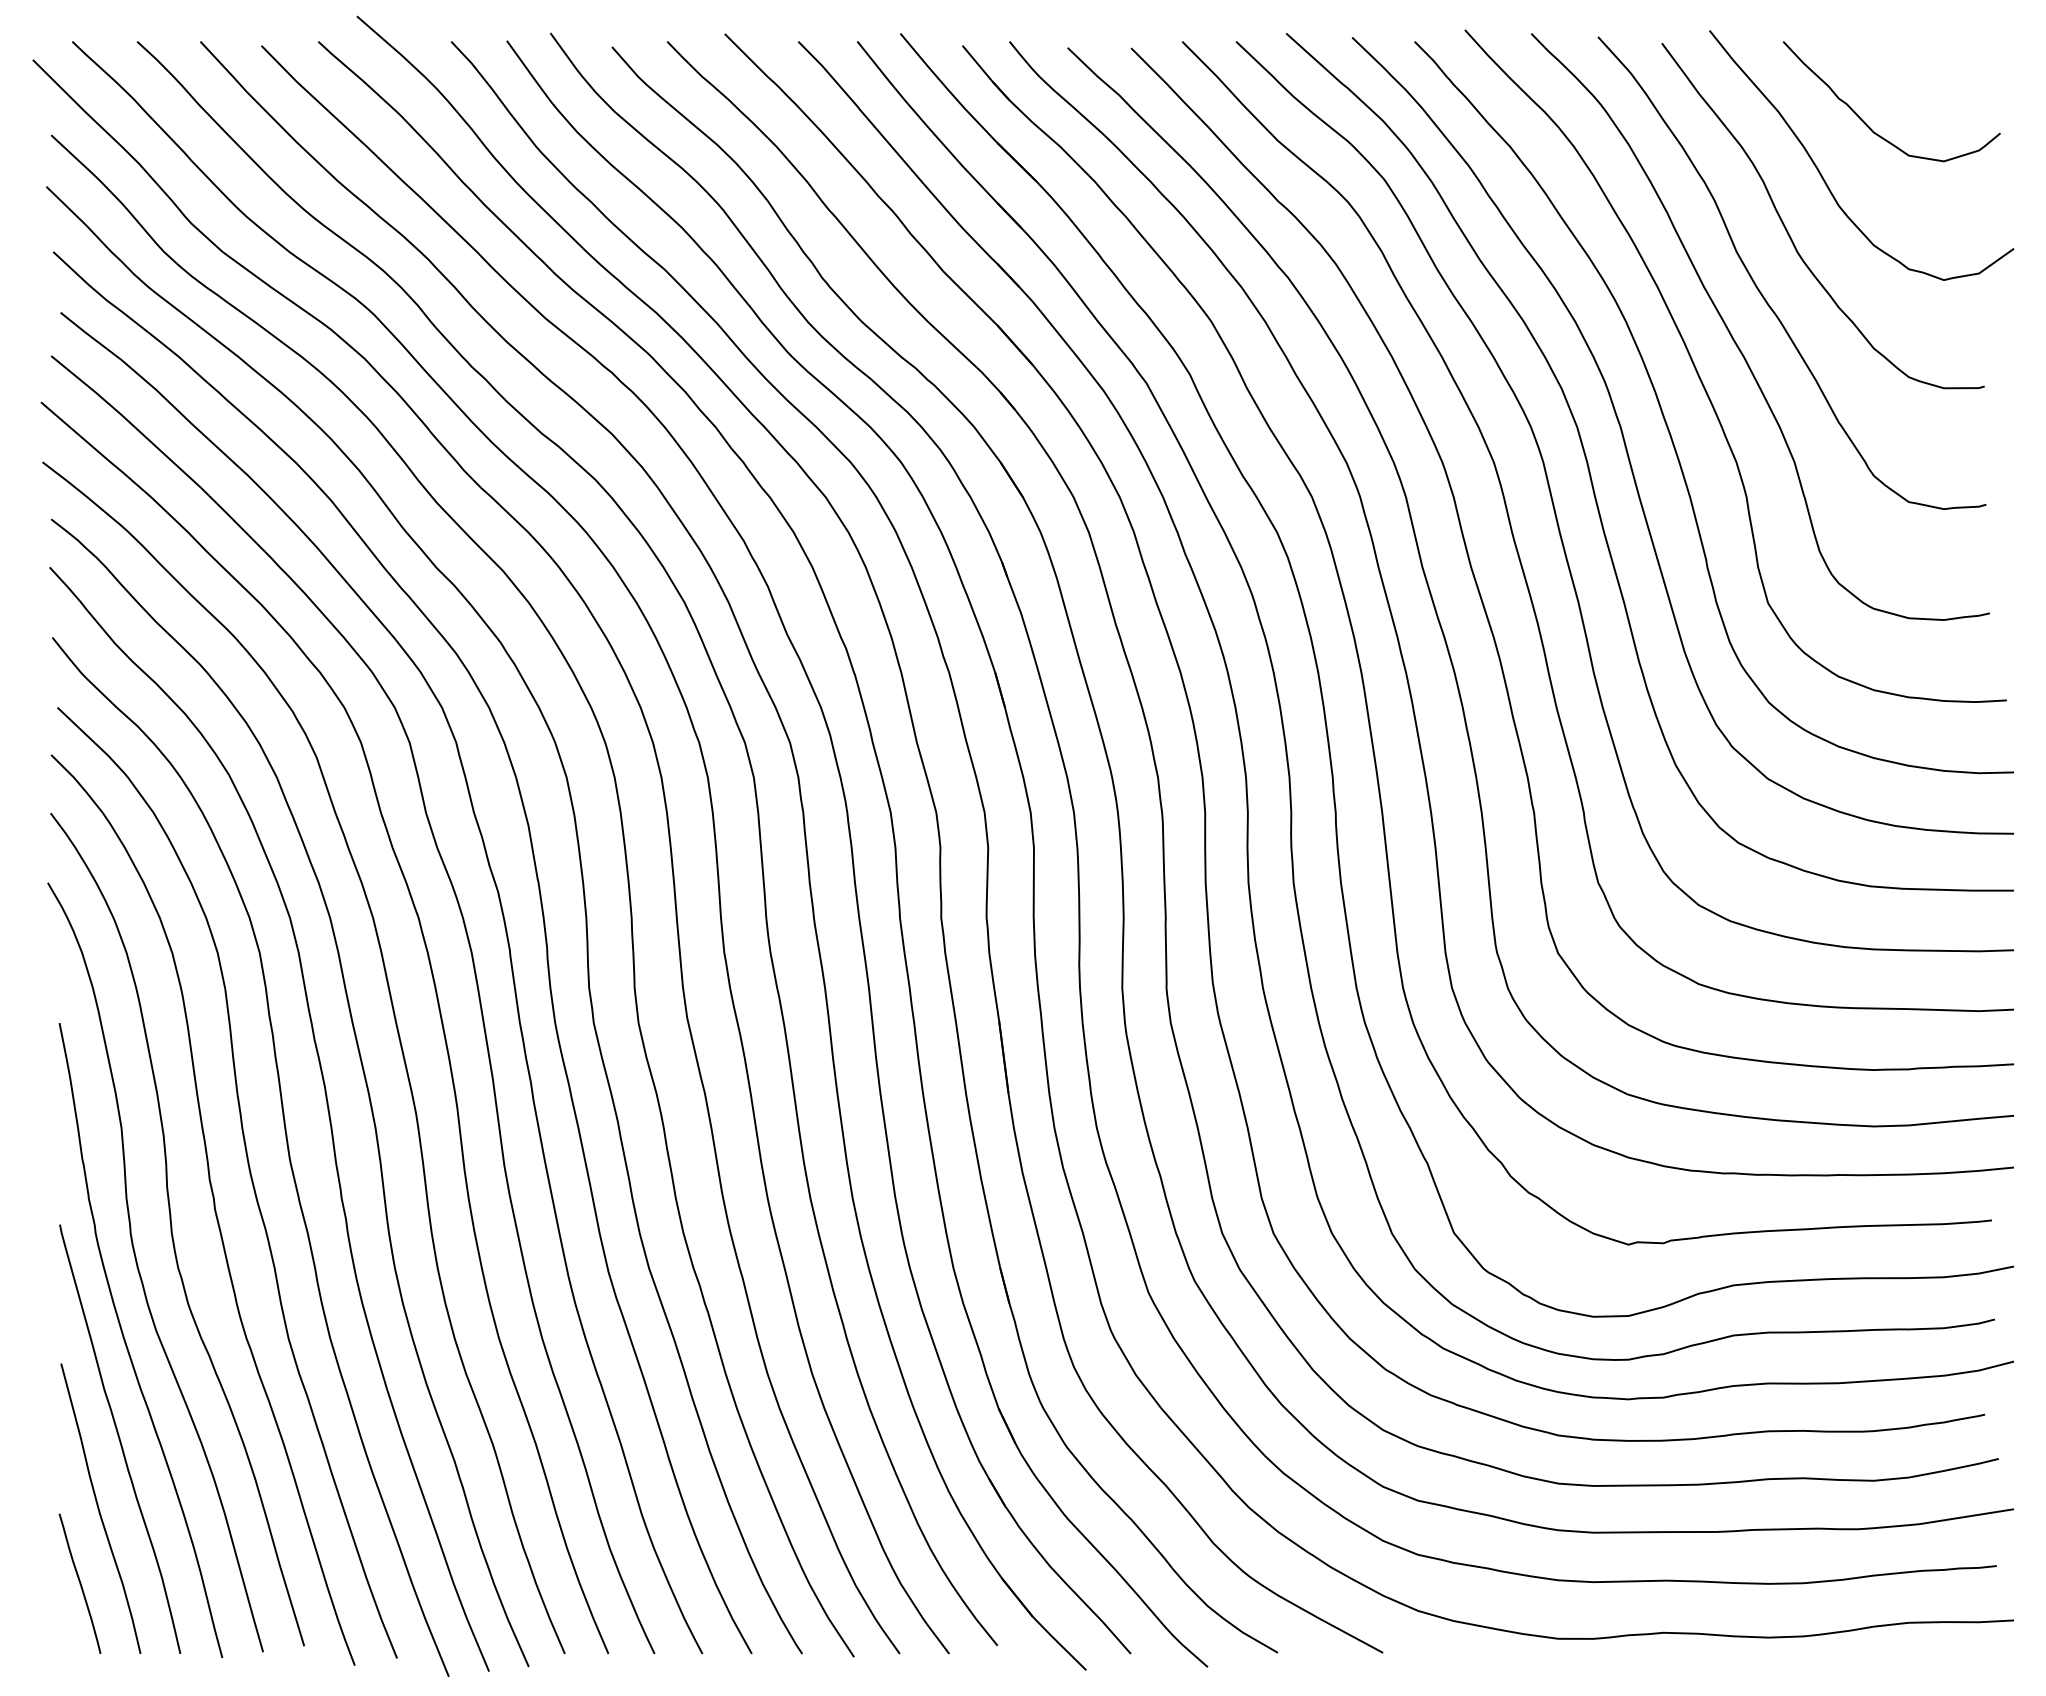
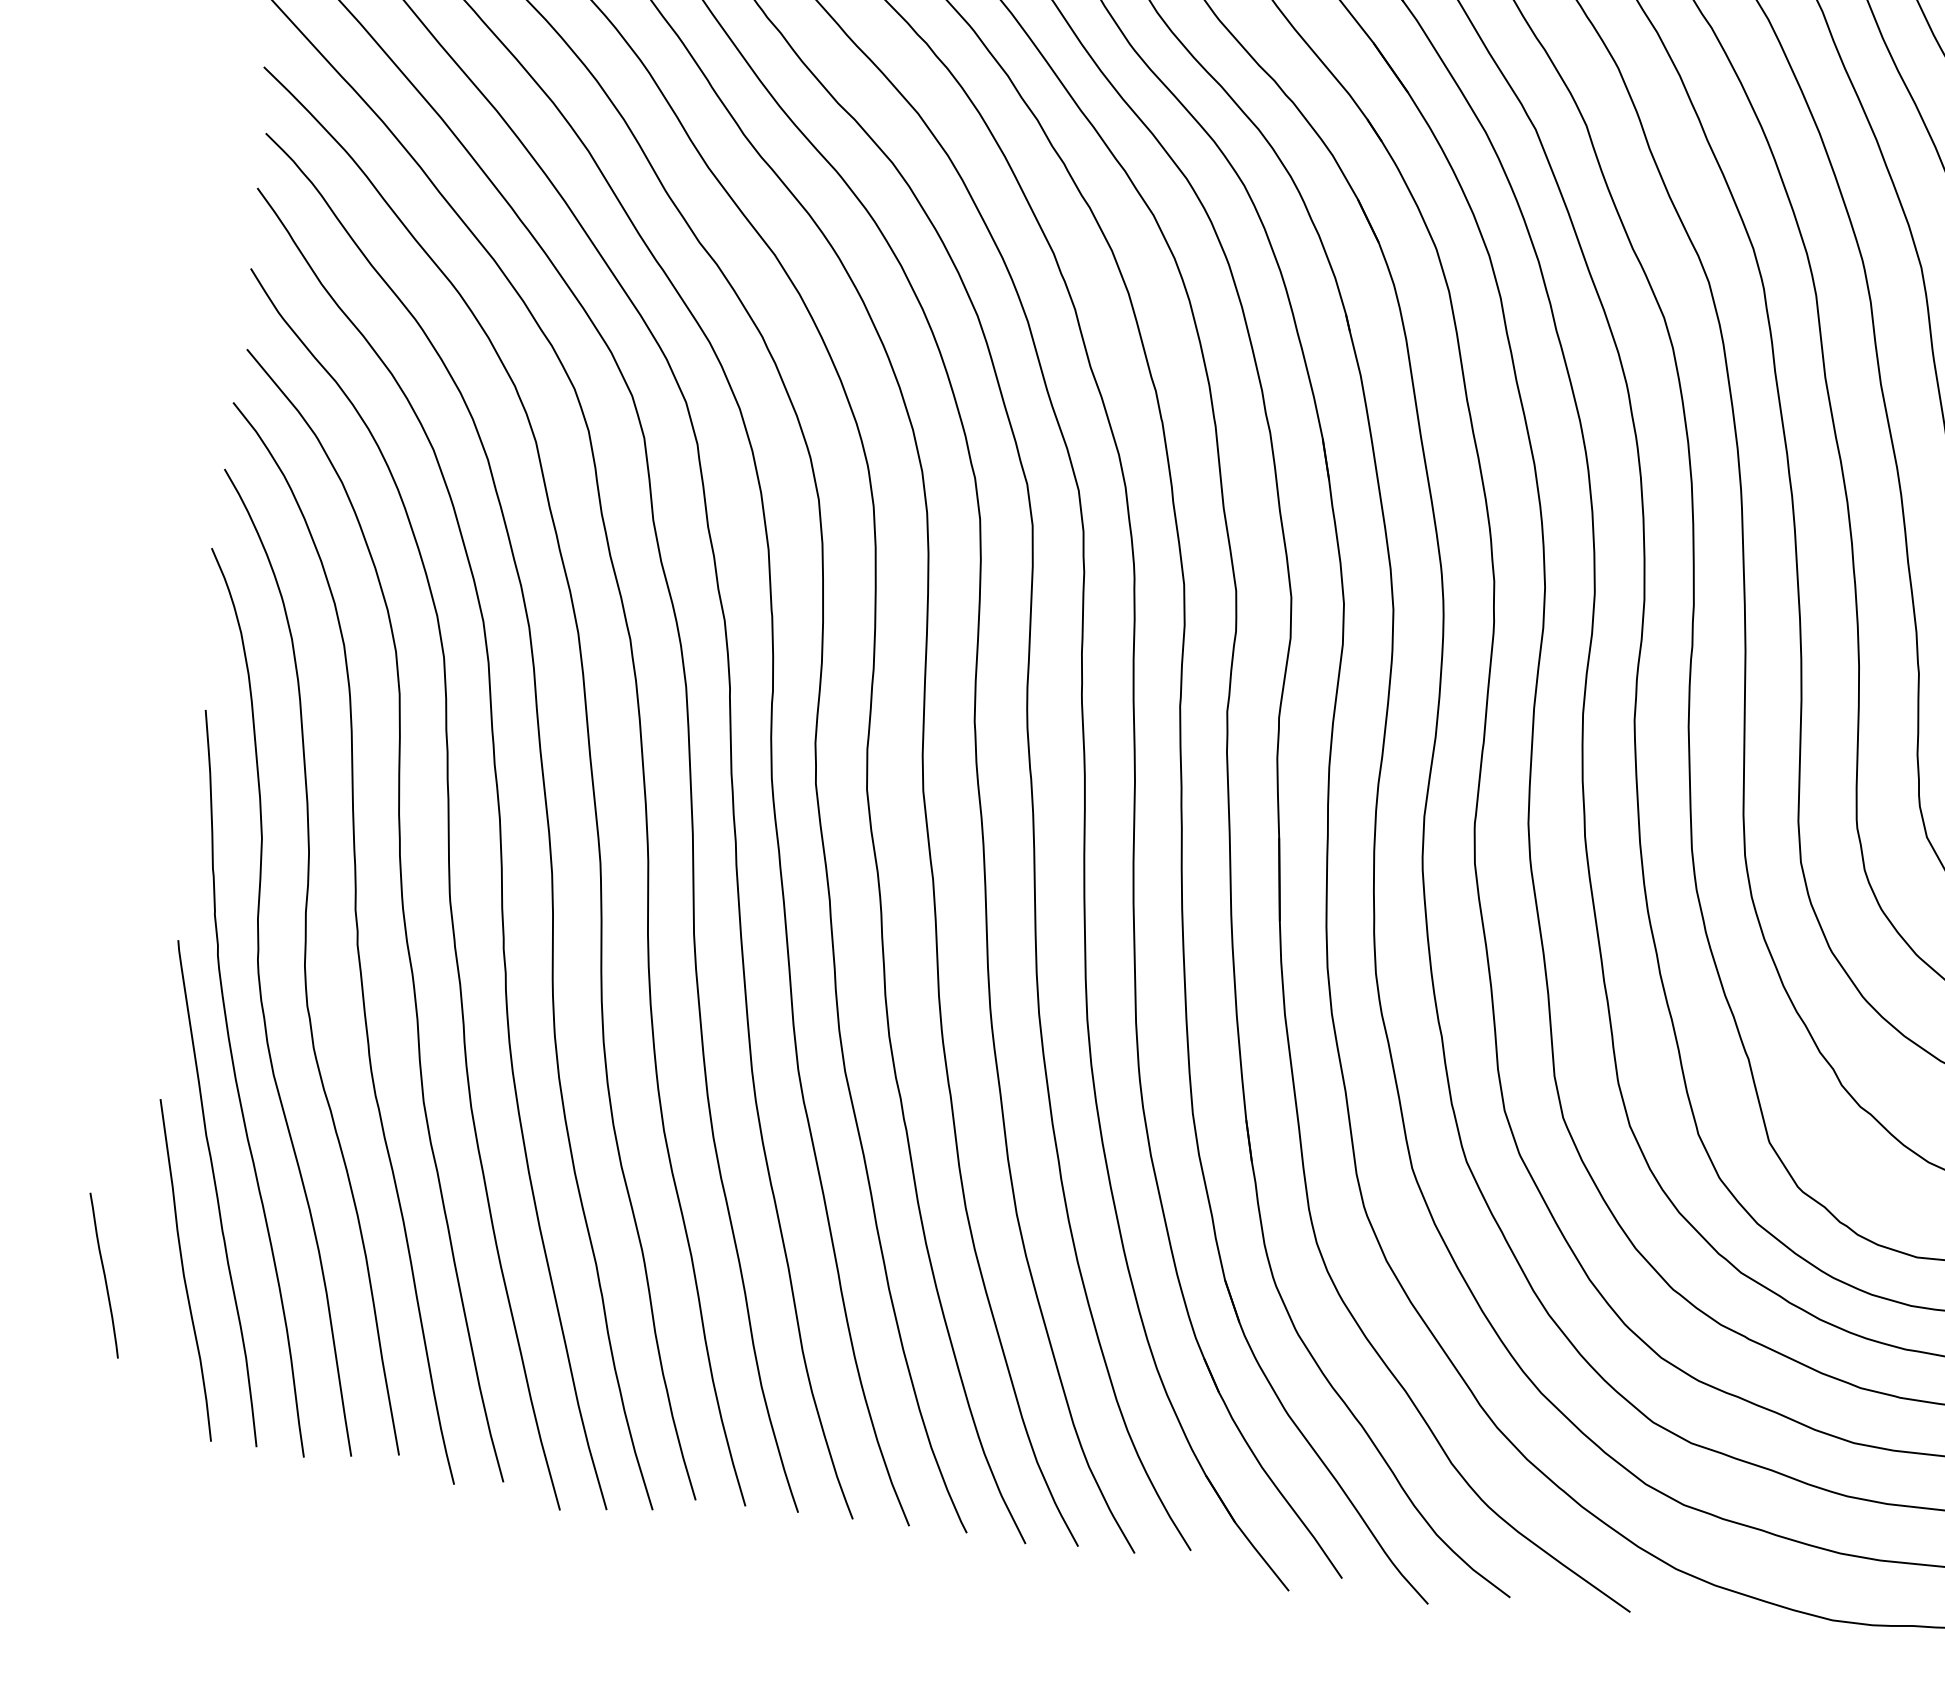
curve: (79, 1583) -> (103, 1275), moved

